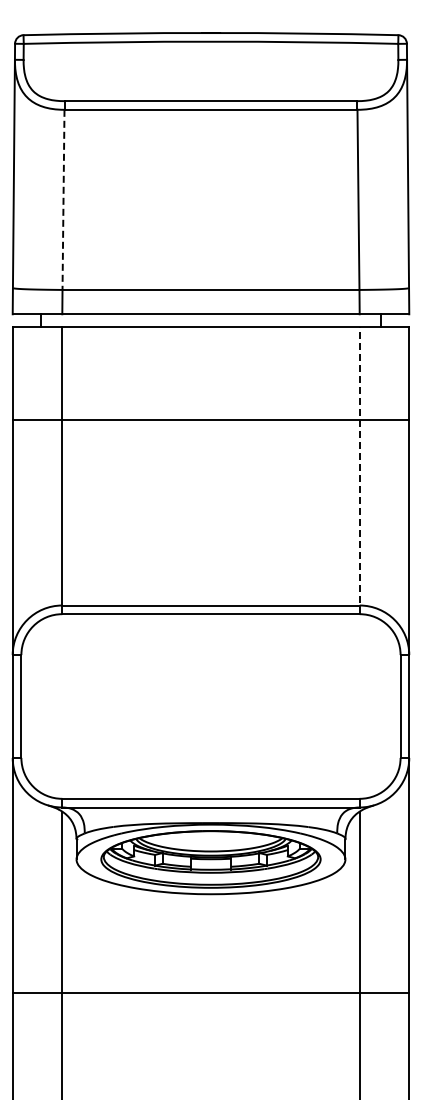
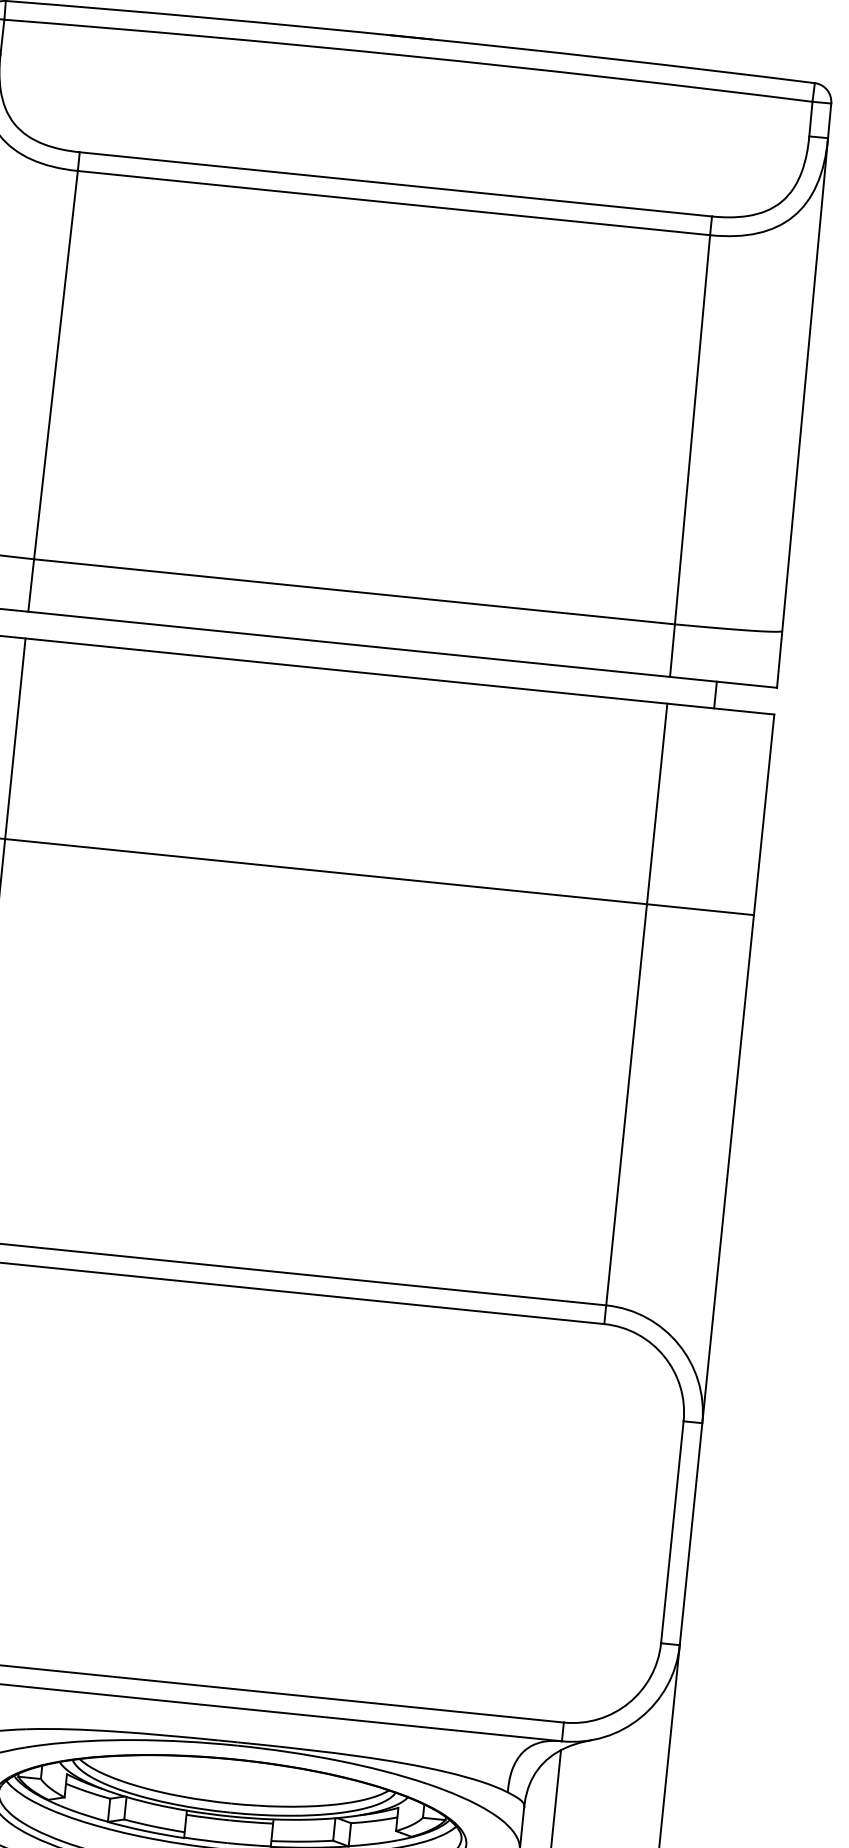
line: (63, 200) -> (55, 366), dashed -> solid
line: (359, 470) -> (635, 1013), dashed -> solid

